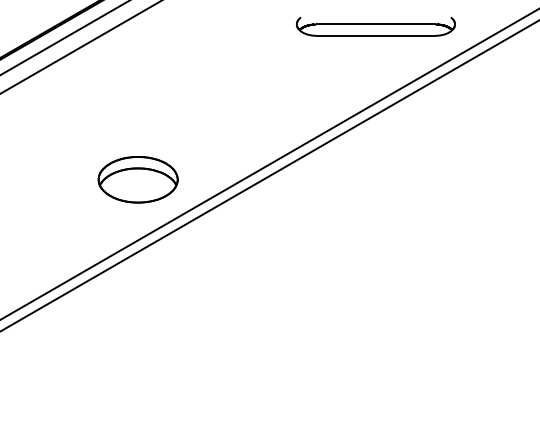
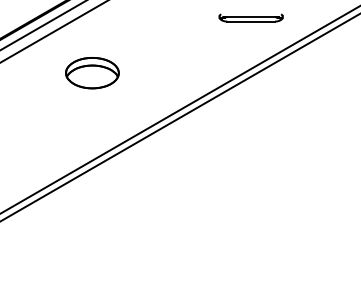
part: (374, 26) -> (250, 17), size x0.6
part: (138, 180) -> (92, 73), moved

